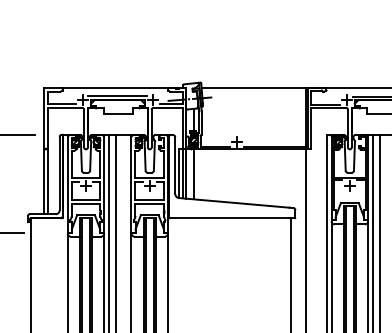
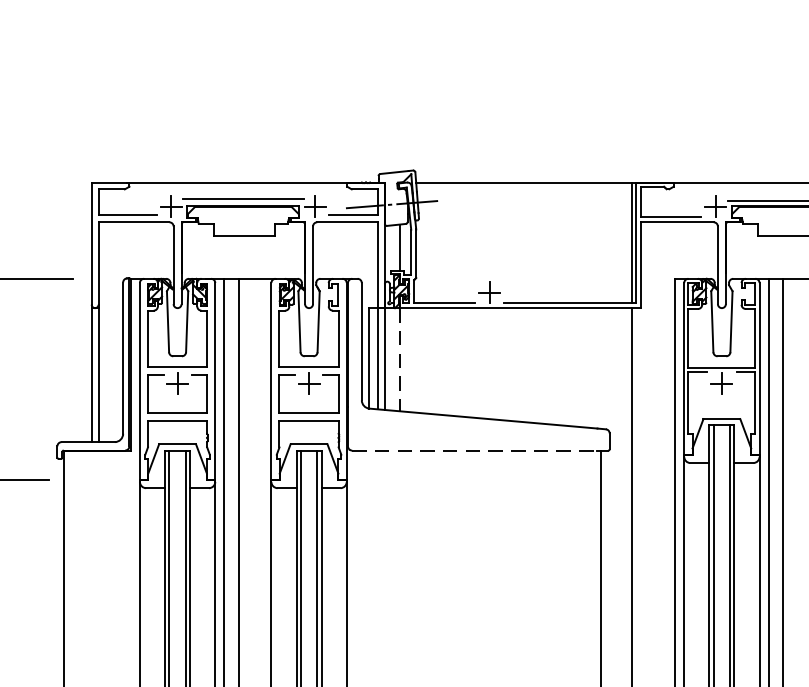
line: (193, 174) -> (399, 360), solid -> dashed
line: (230, 218) -> (475, 450), solid -> dashed

